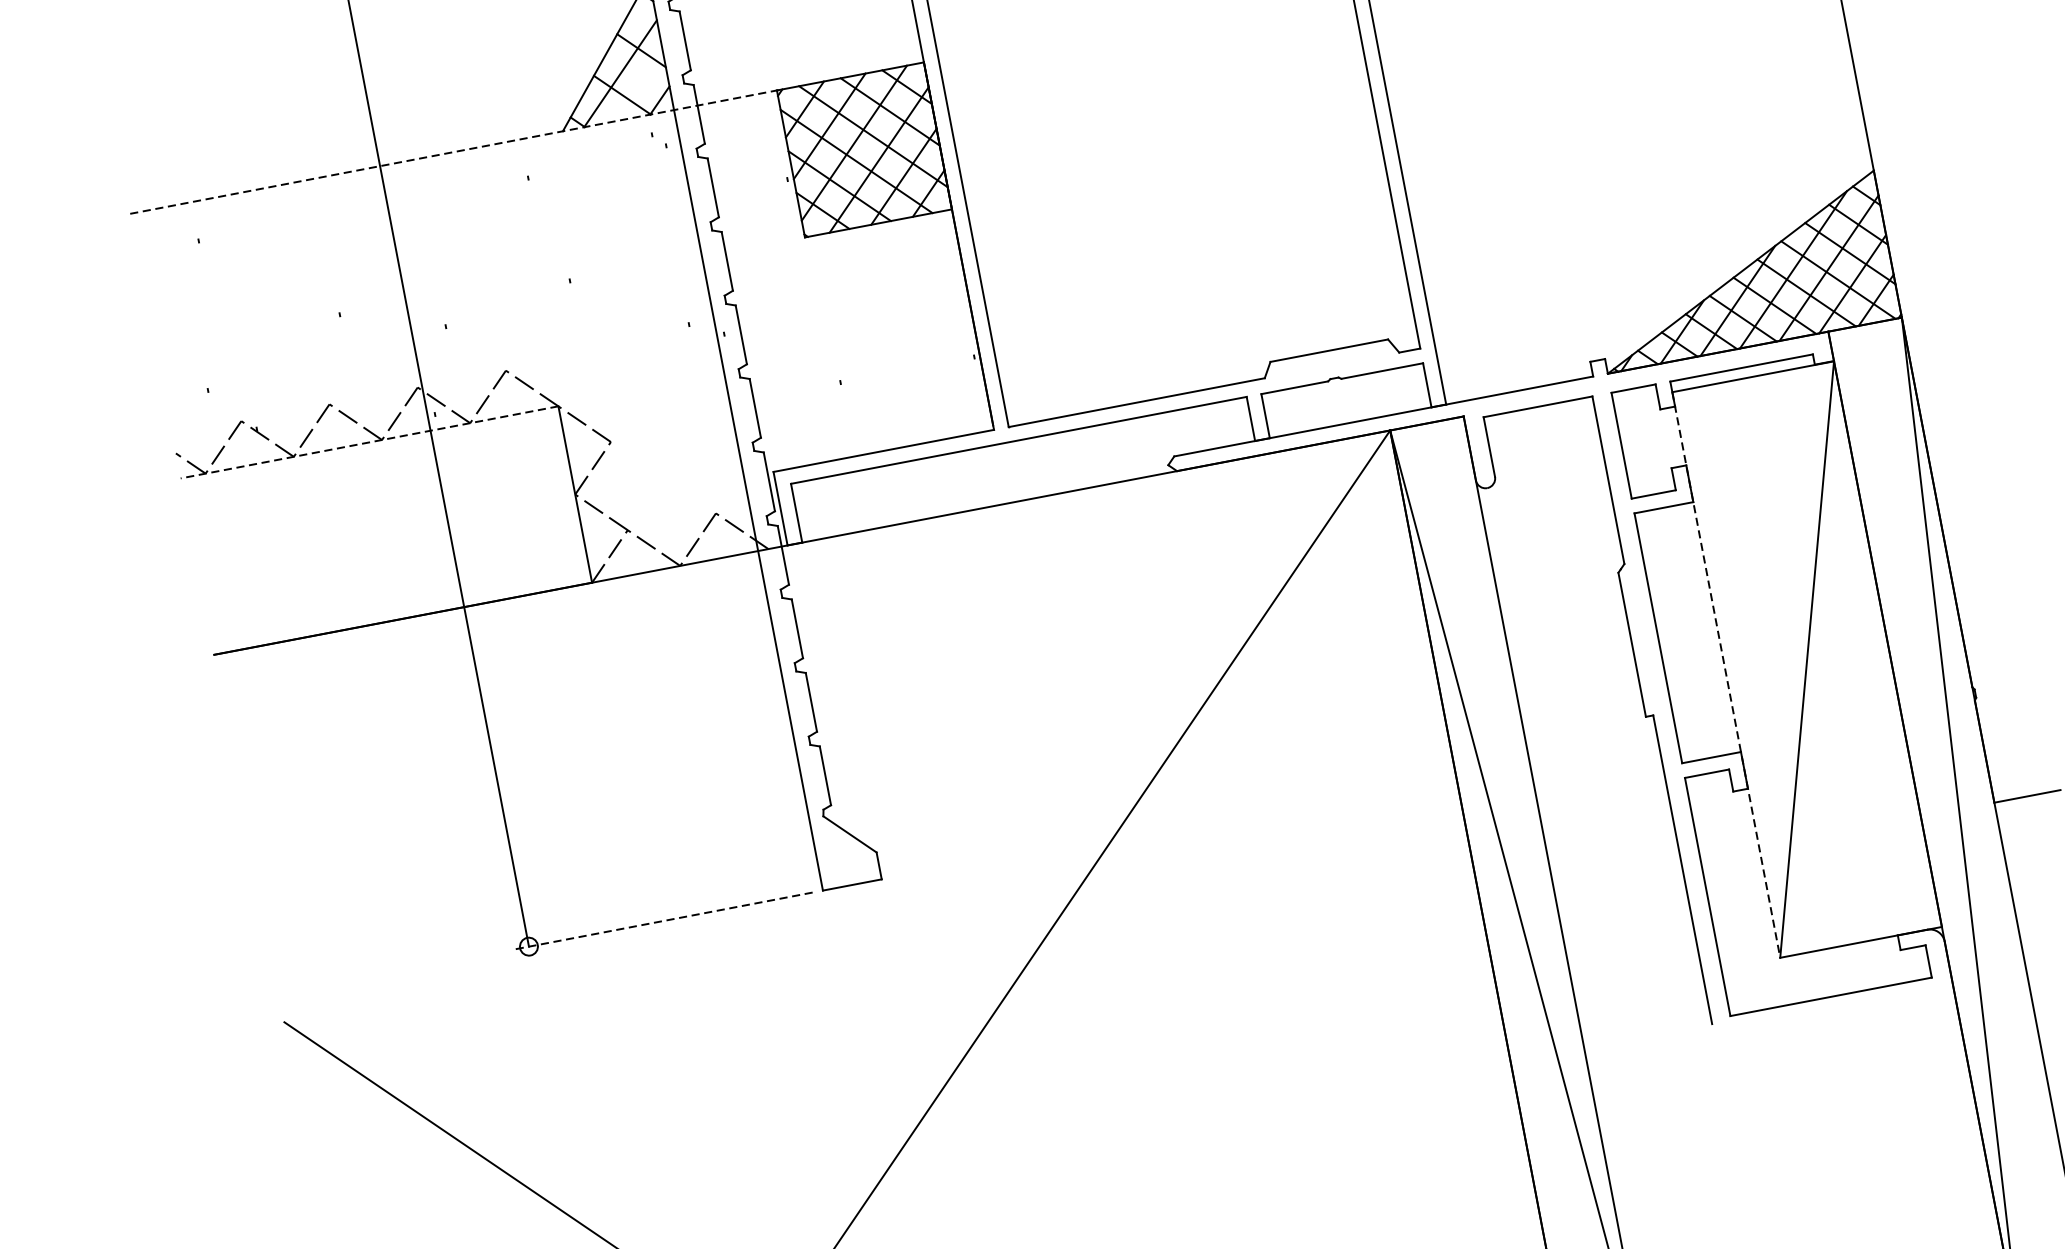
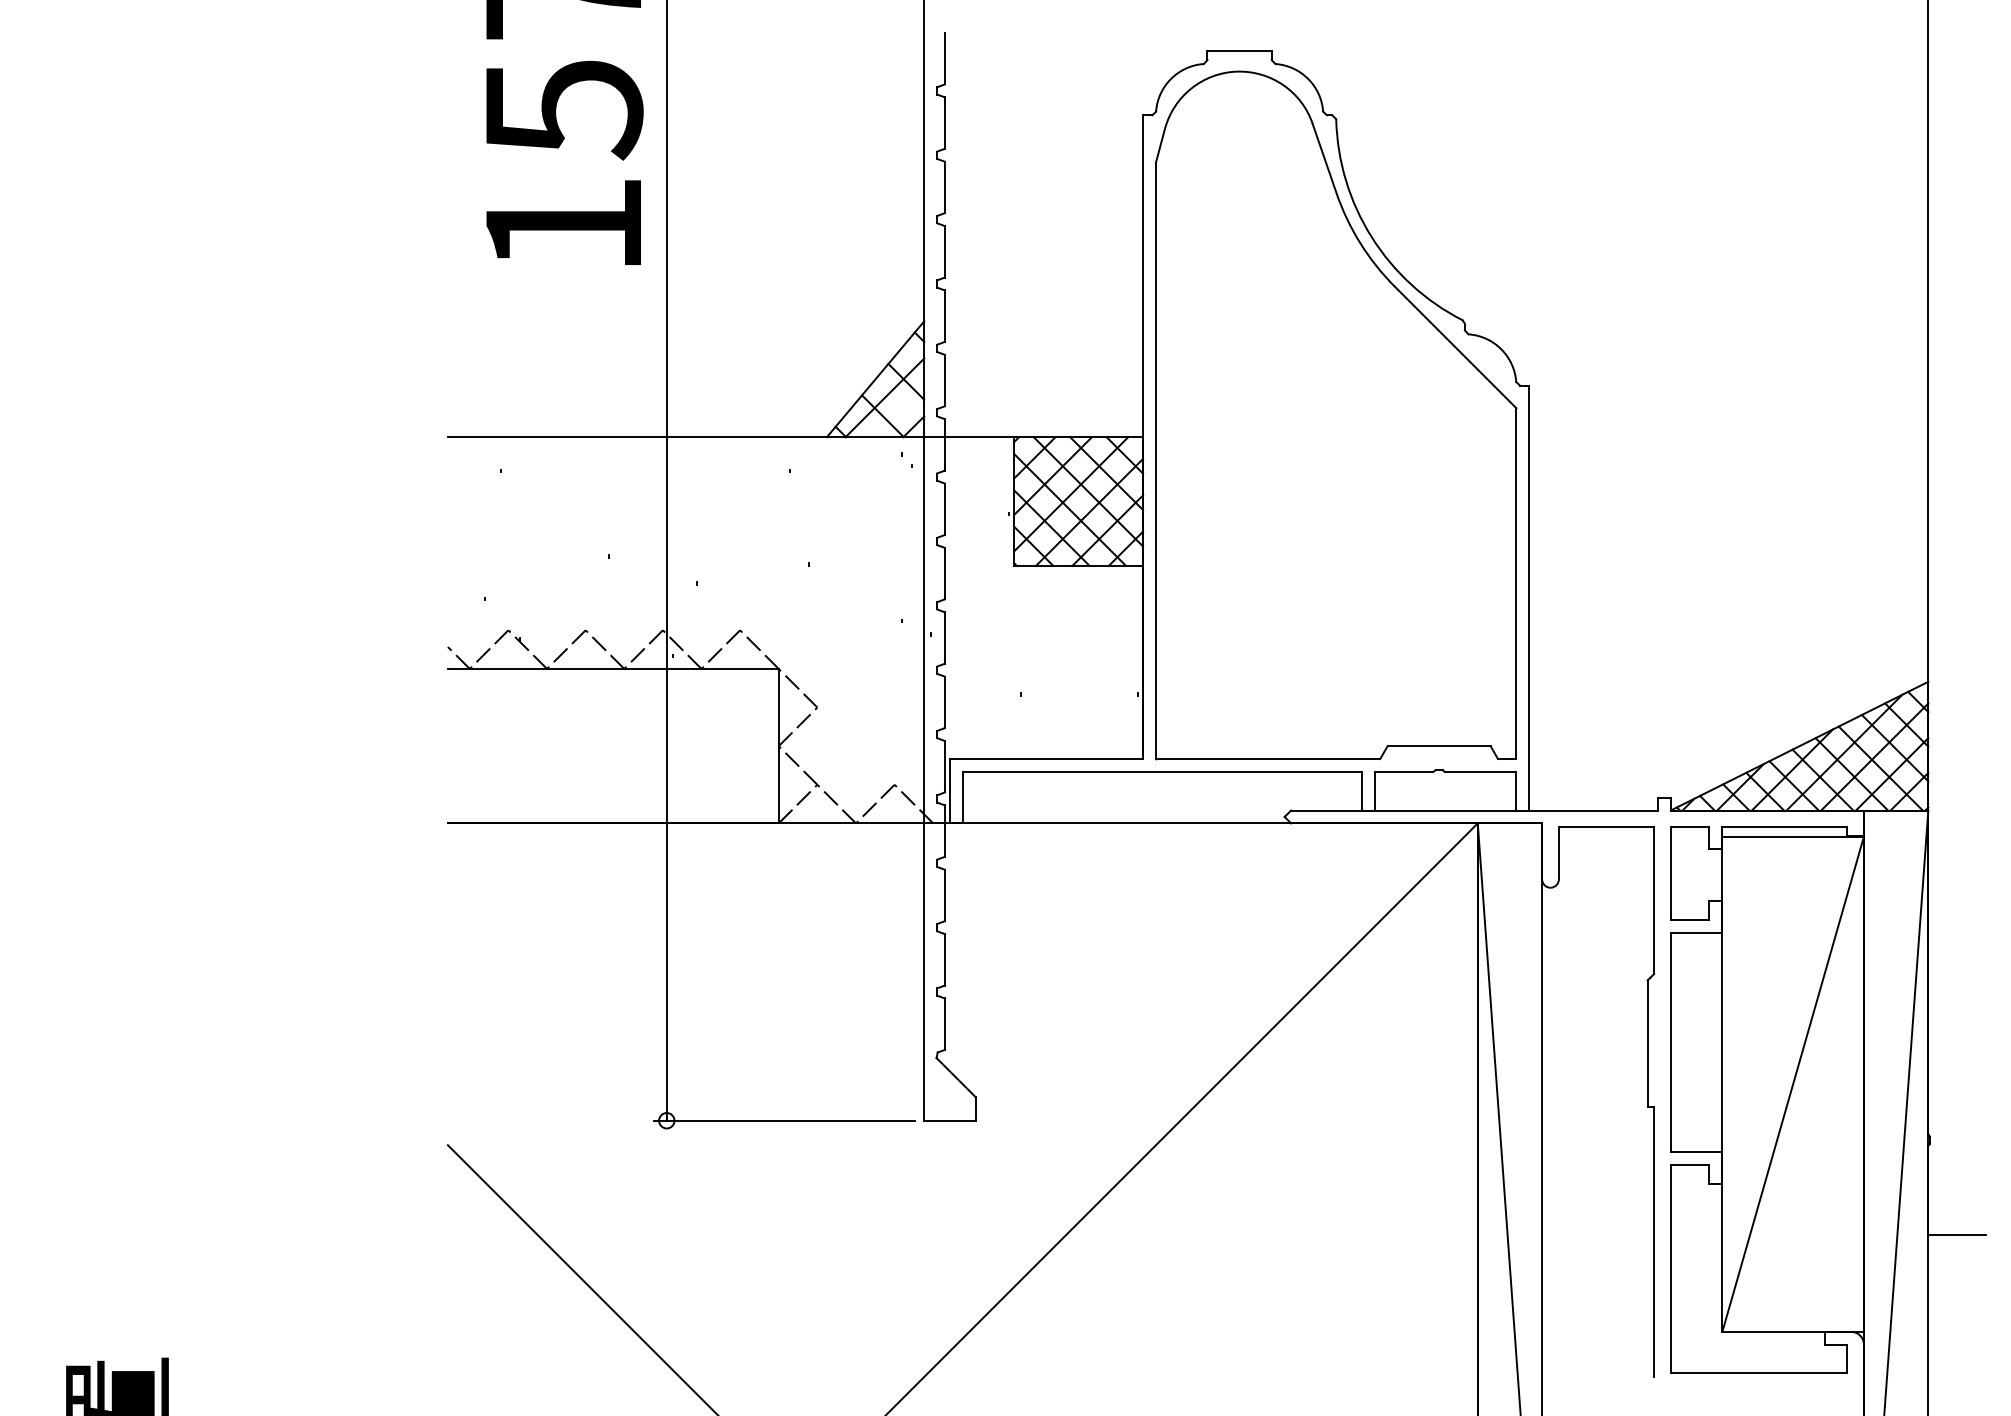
line: (456, 151) -> (733, 437), dashed -> solid
line: (368, 442) -> (612, 668), dashed -> solid
line: (1726, 675) -> (1722, 1084), dashed -> solid
line: (663, 920) -> (784, 1120), dashed -> solid

